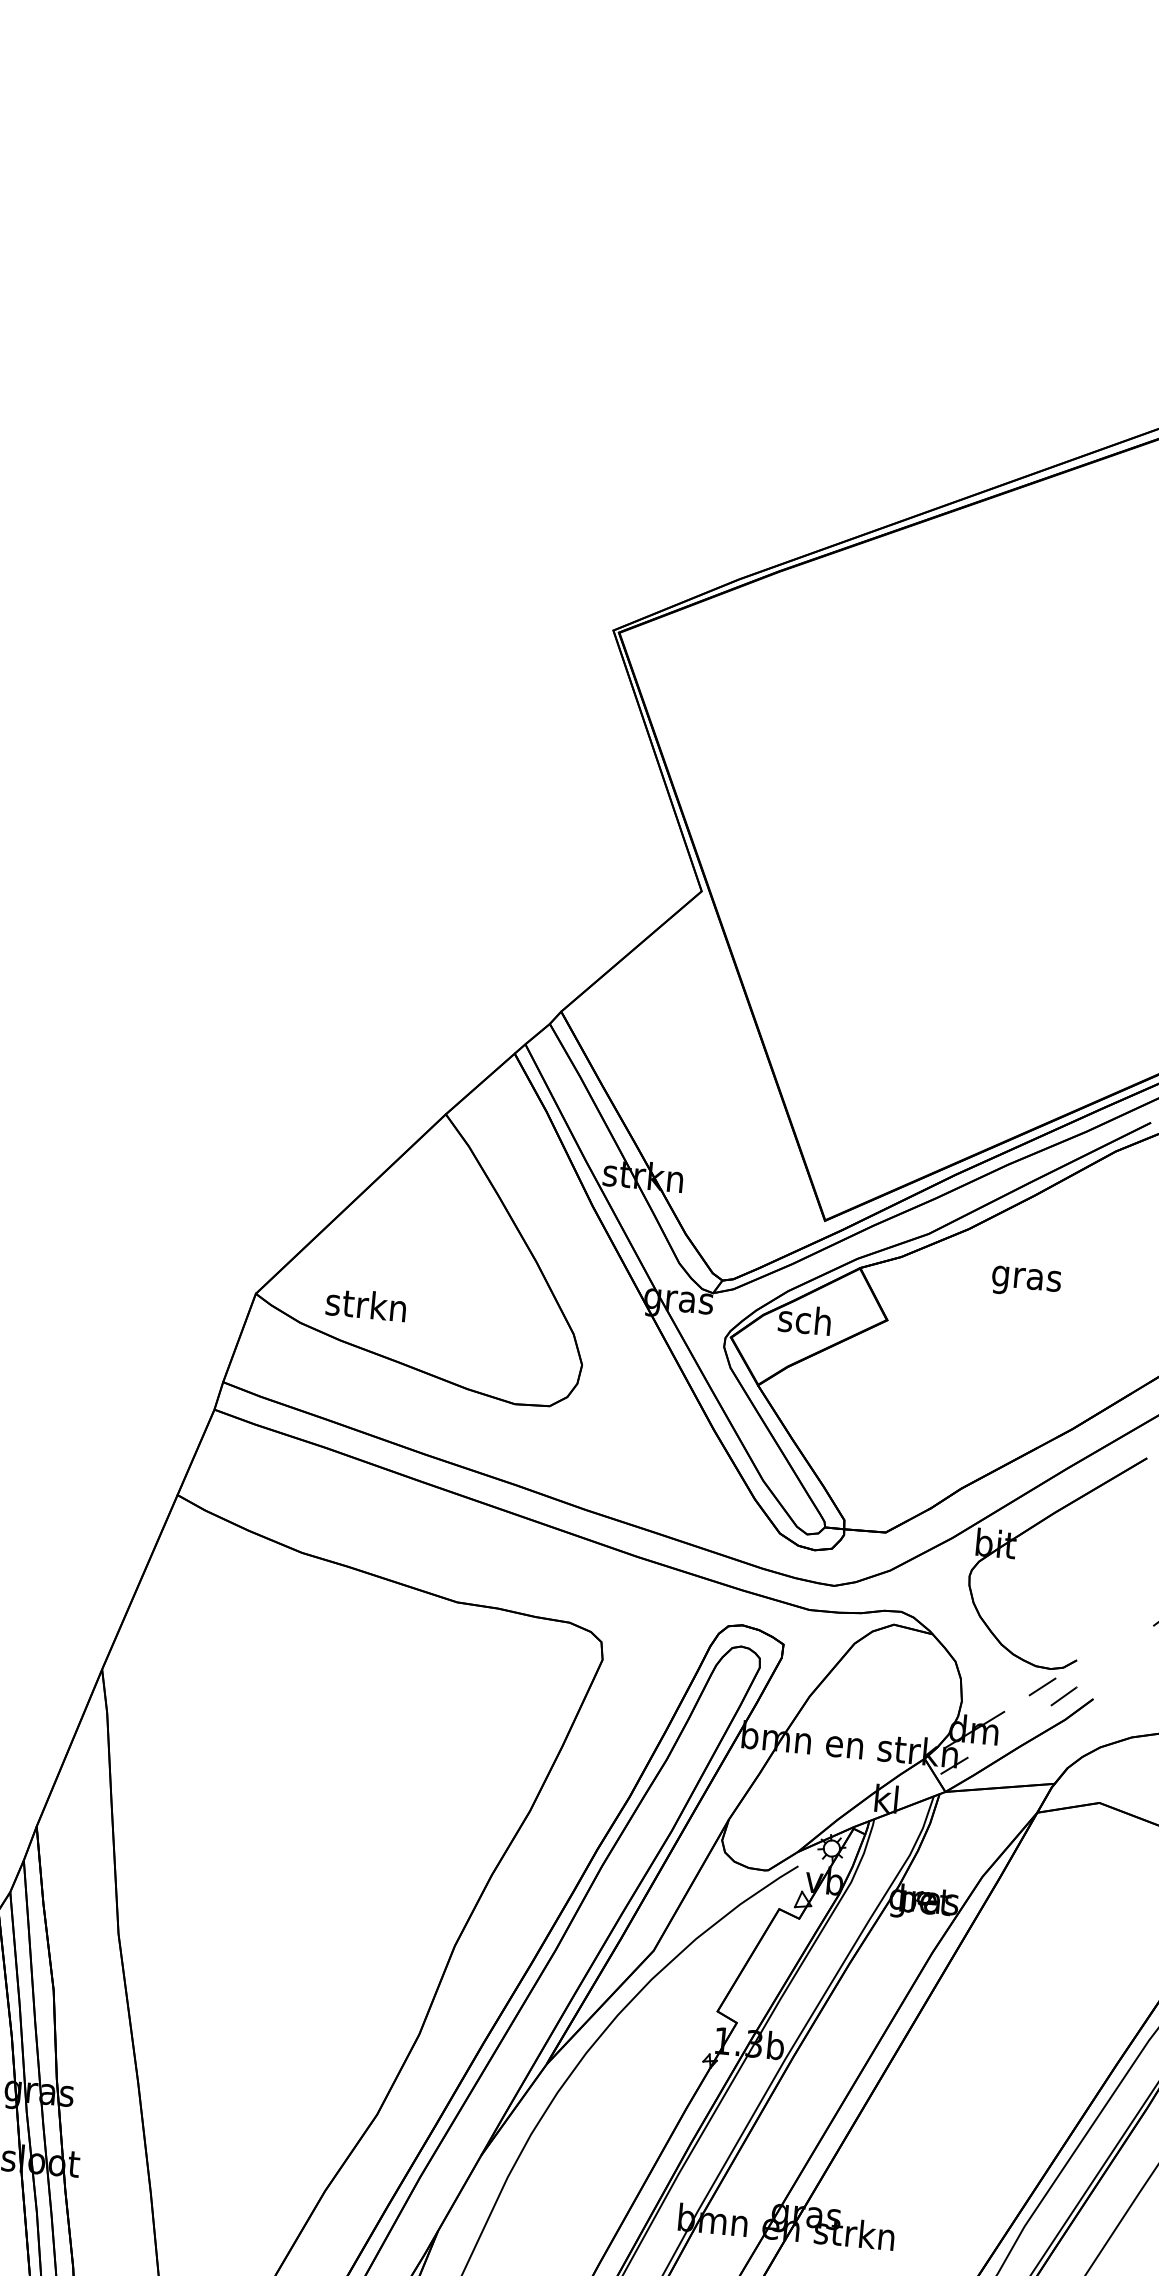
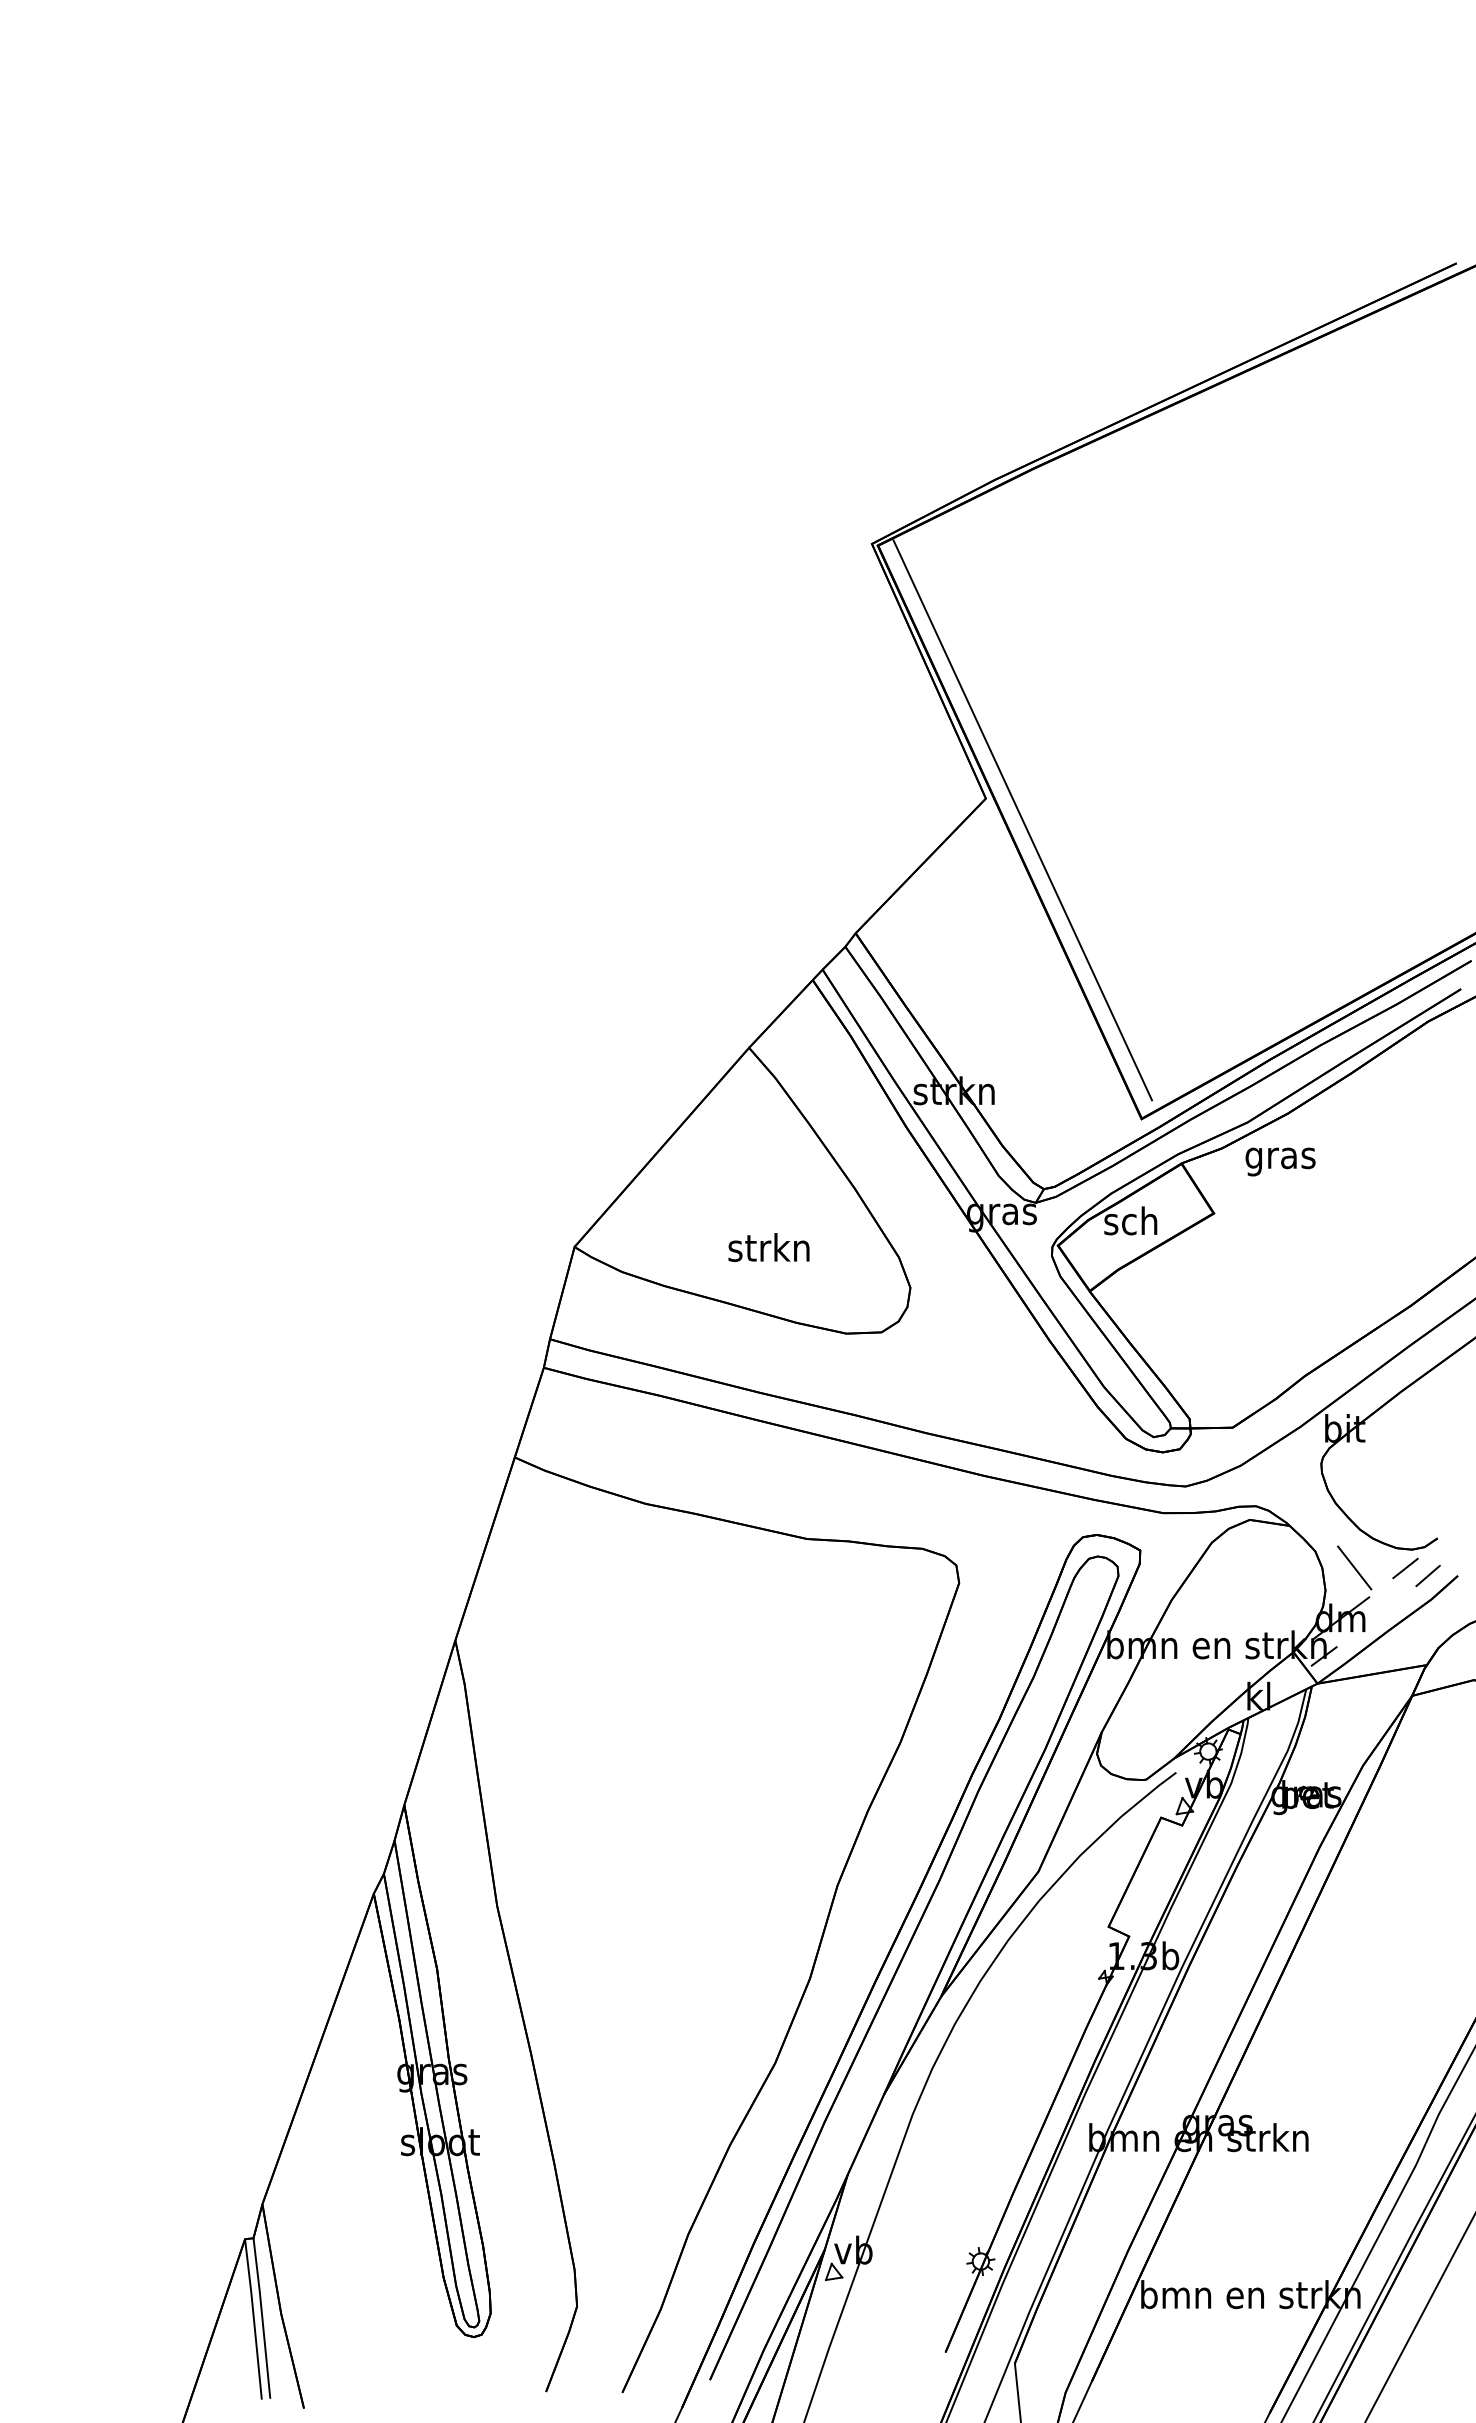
line: (735, 916) -> (1022, 820), added
text: (1026, 1281) -> (1280, 1161), moved
text: (365, 1304) -> (768, 1247), moved
line: (992, 1681) -> (1354, 1567), added

